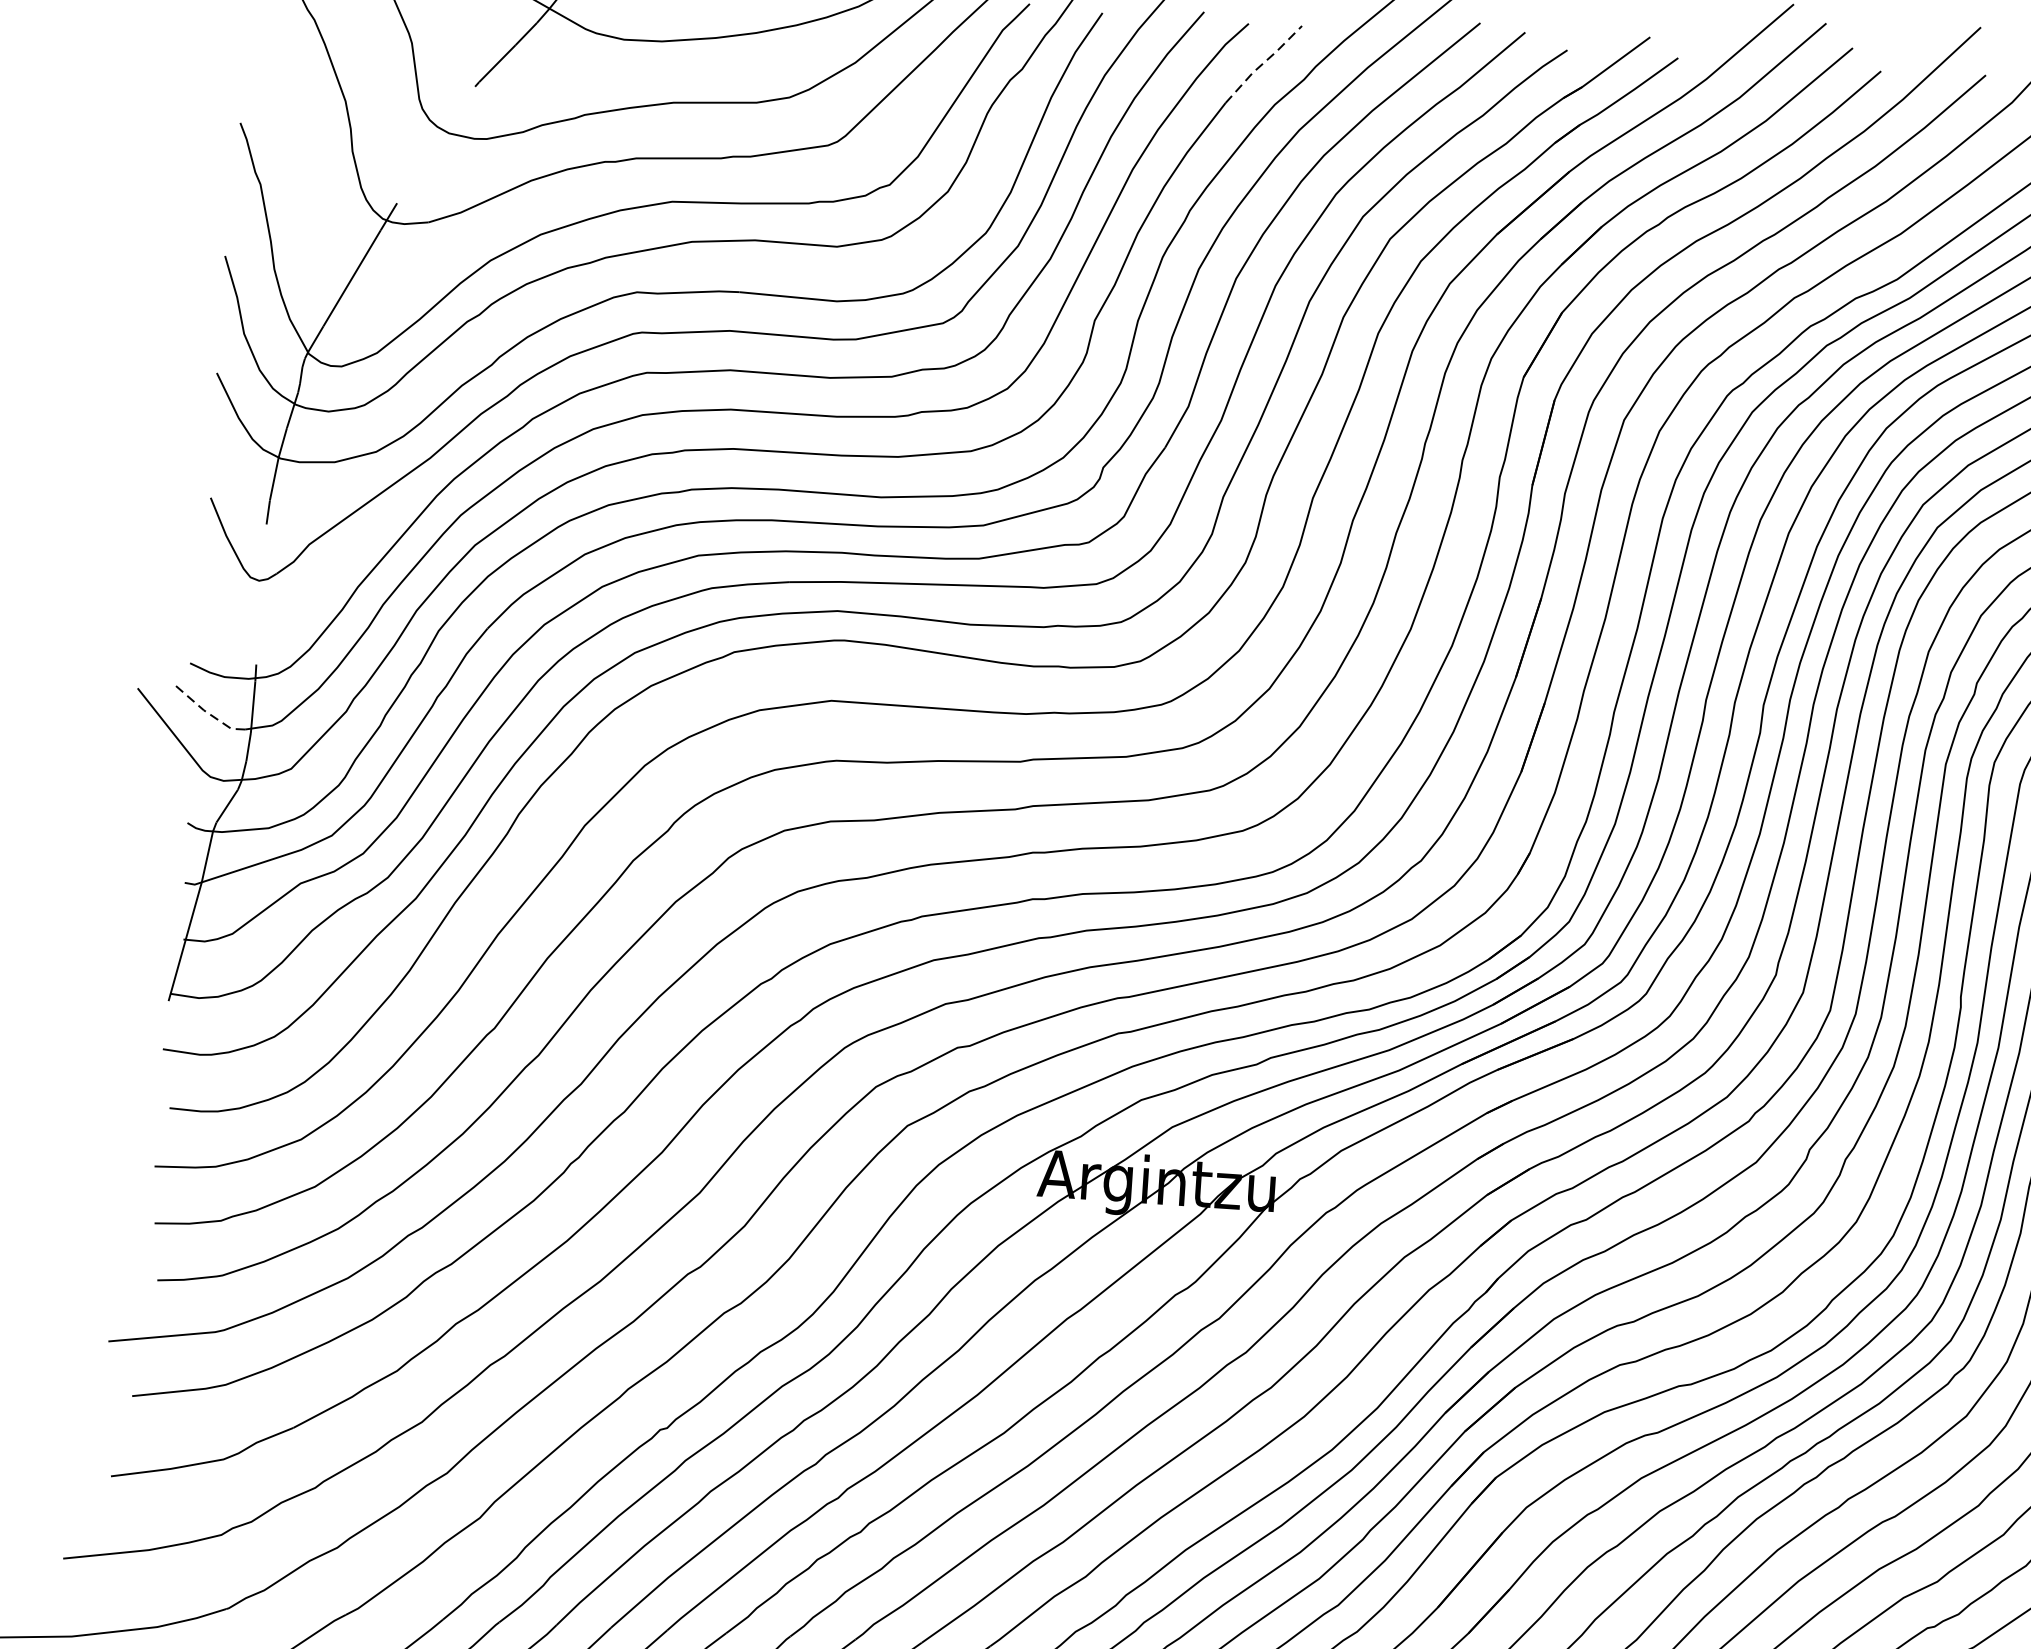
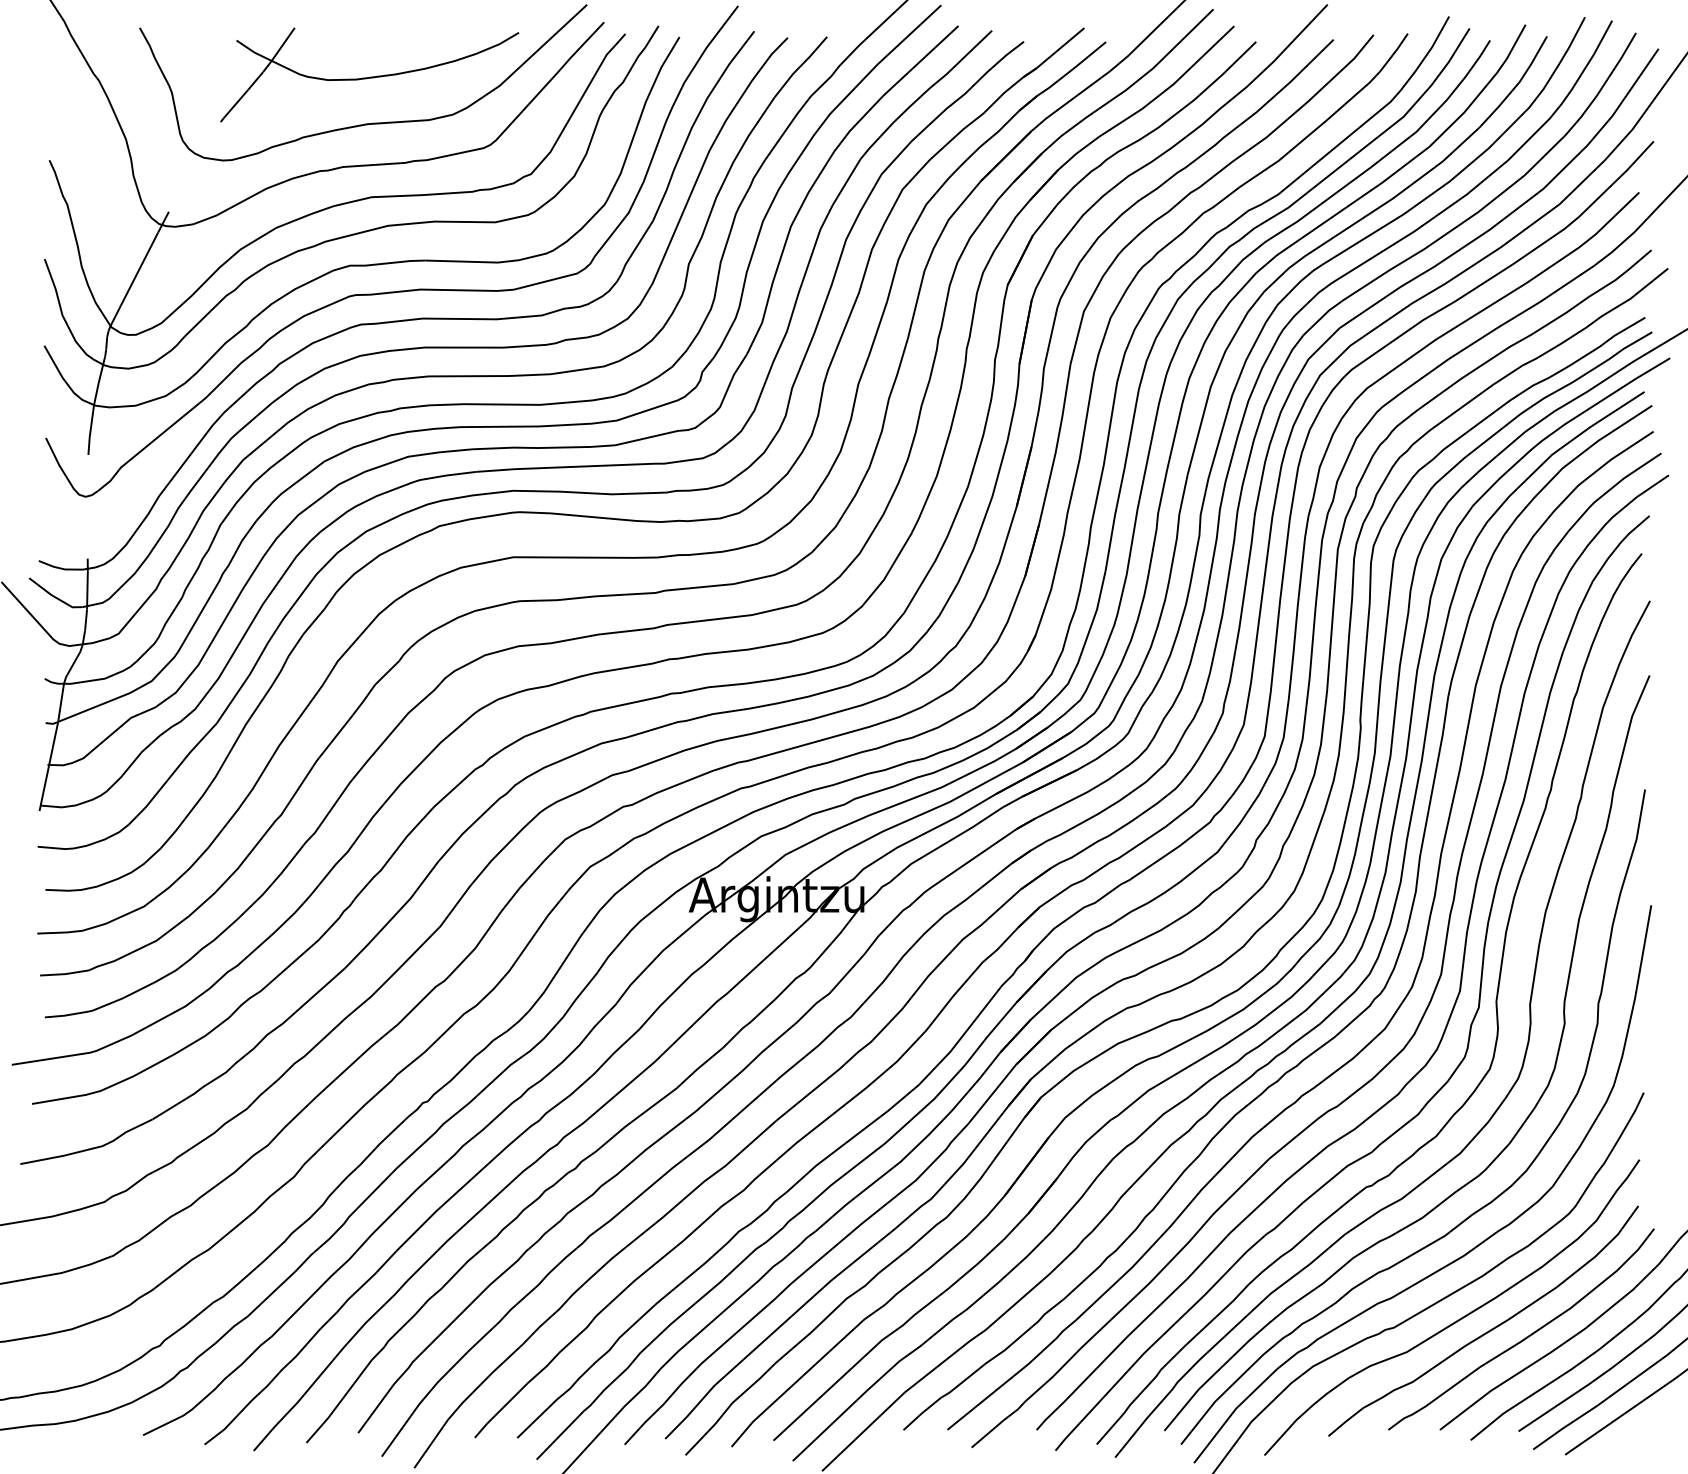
line: (1263, 63) -> (800, 66), dashed -> solid
line: (208, 712) -> (54, 596), dashed -> solid

